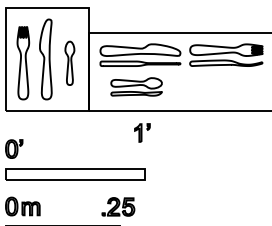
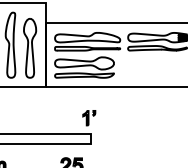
part: (69, 63) -> (29, 48), size x1.67
part: (136, 86) -> (84, 67), size x1.43
part: (142, 132) -> (89, 117), moved

